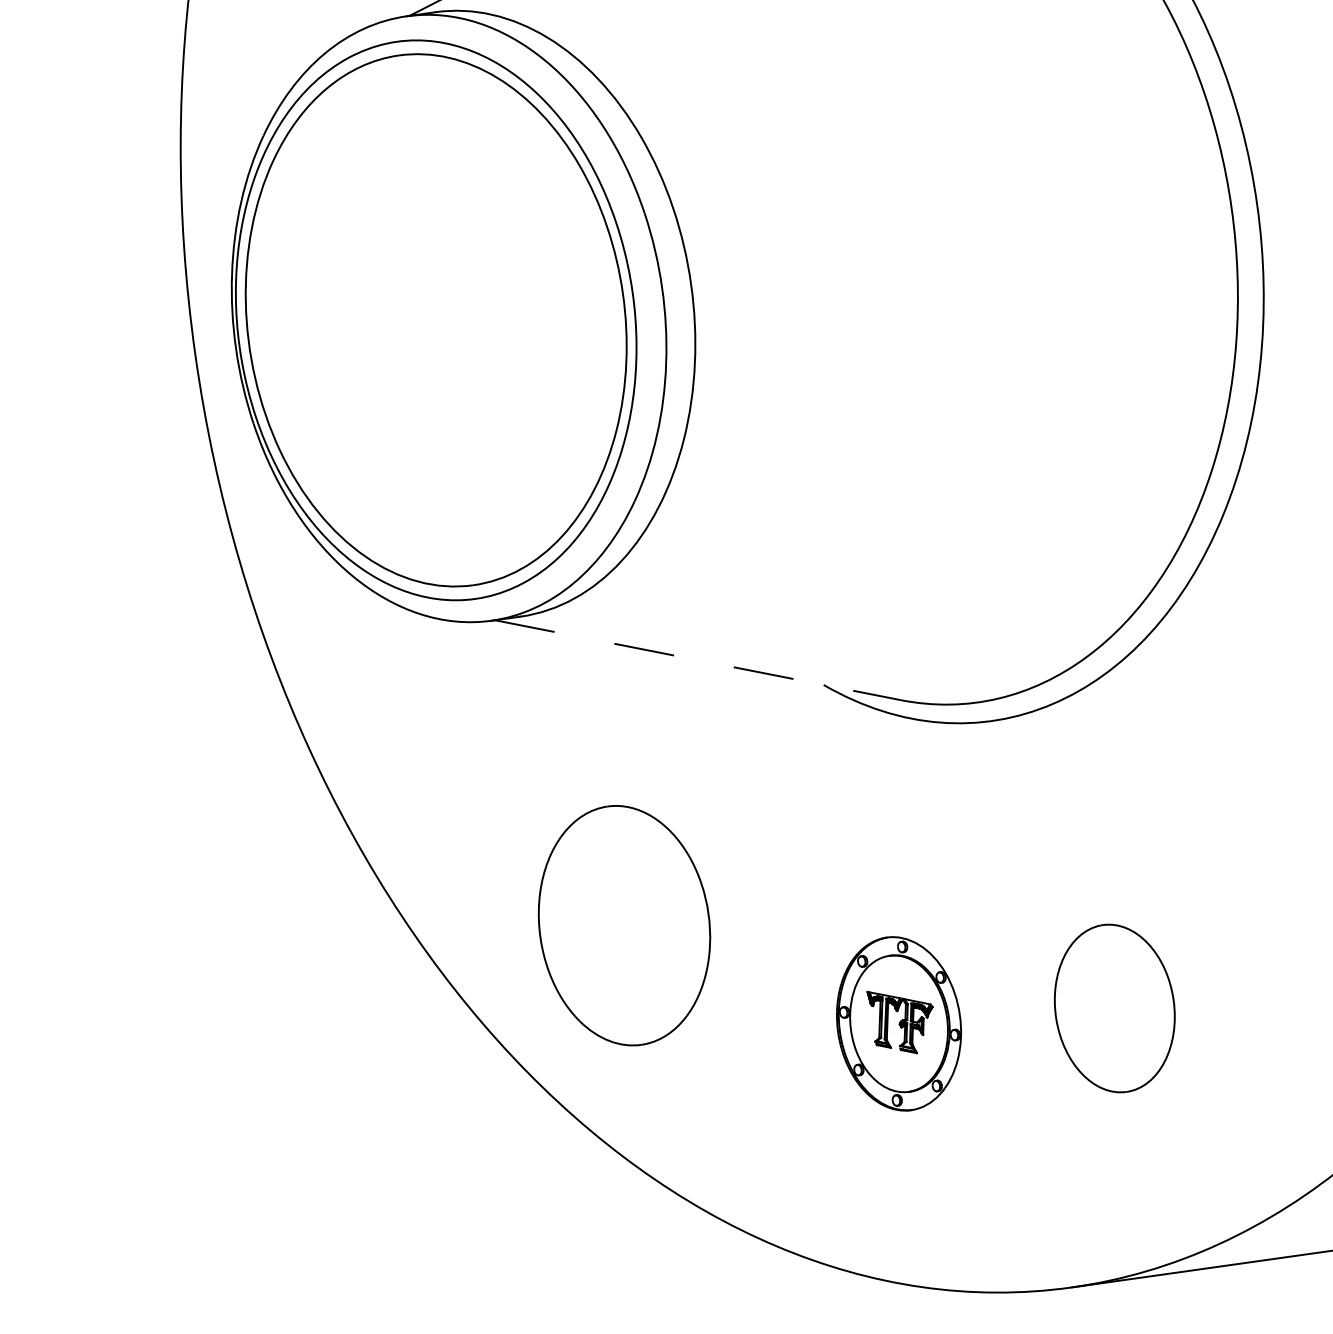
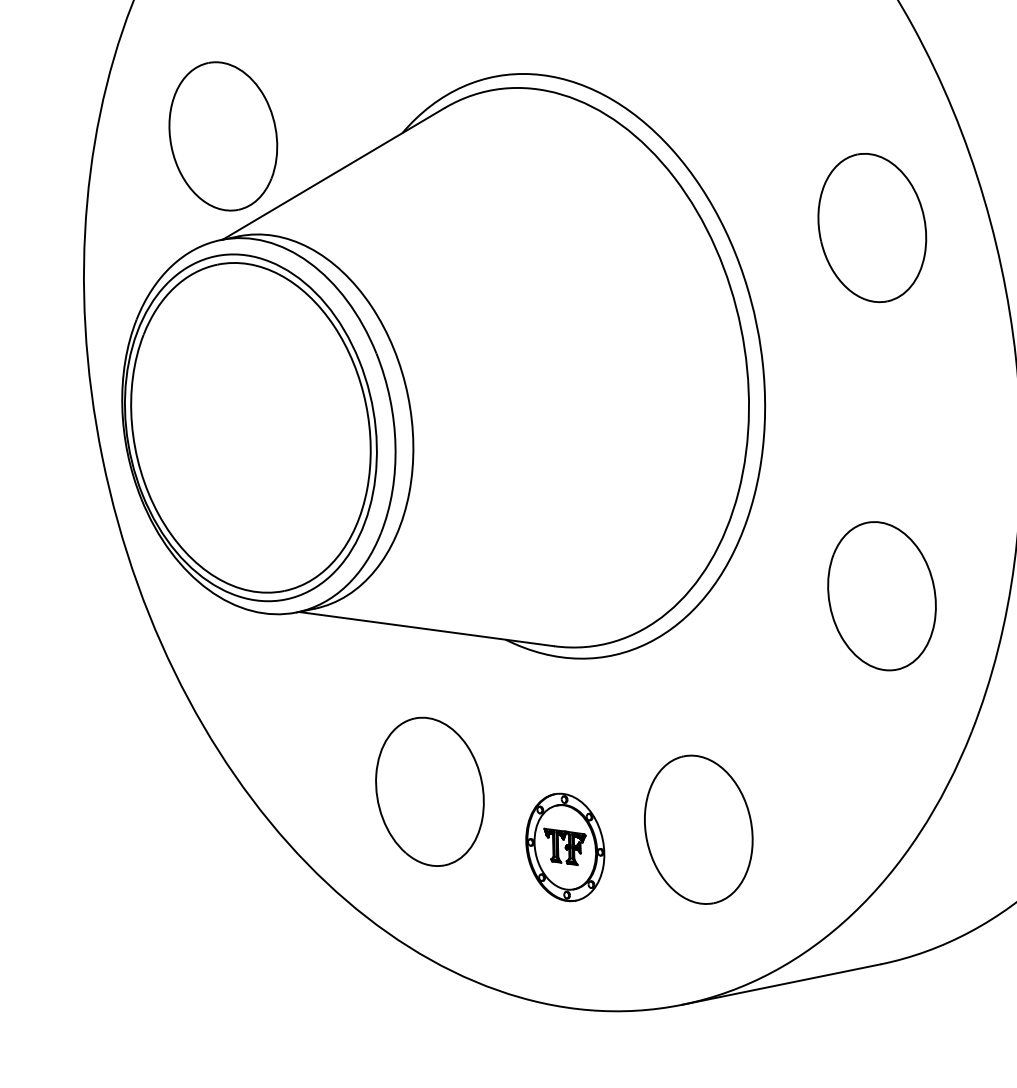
line: (697, 660) -> (426, 629), dashed -> solid
part: (623, 925) -> (429, 791), moved
part: (1114, 1008) -> (698, 829), size x1.43

